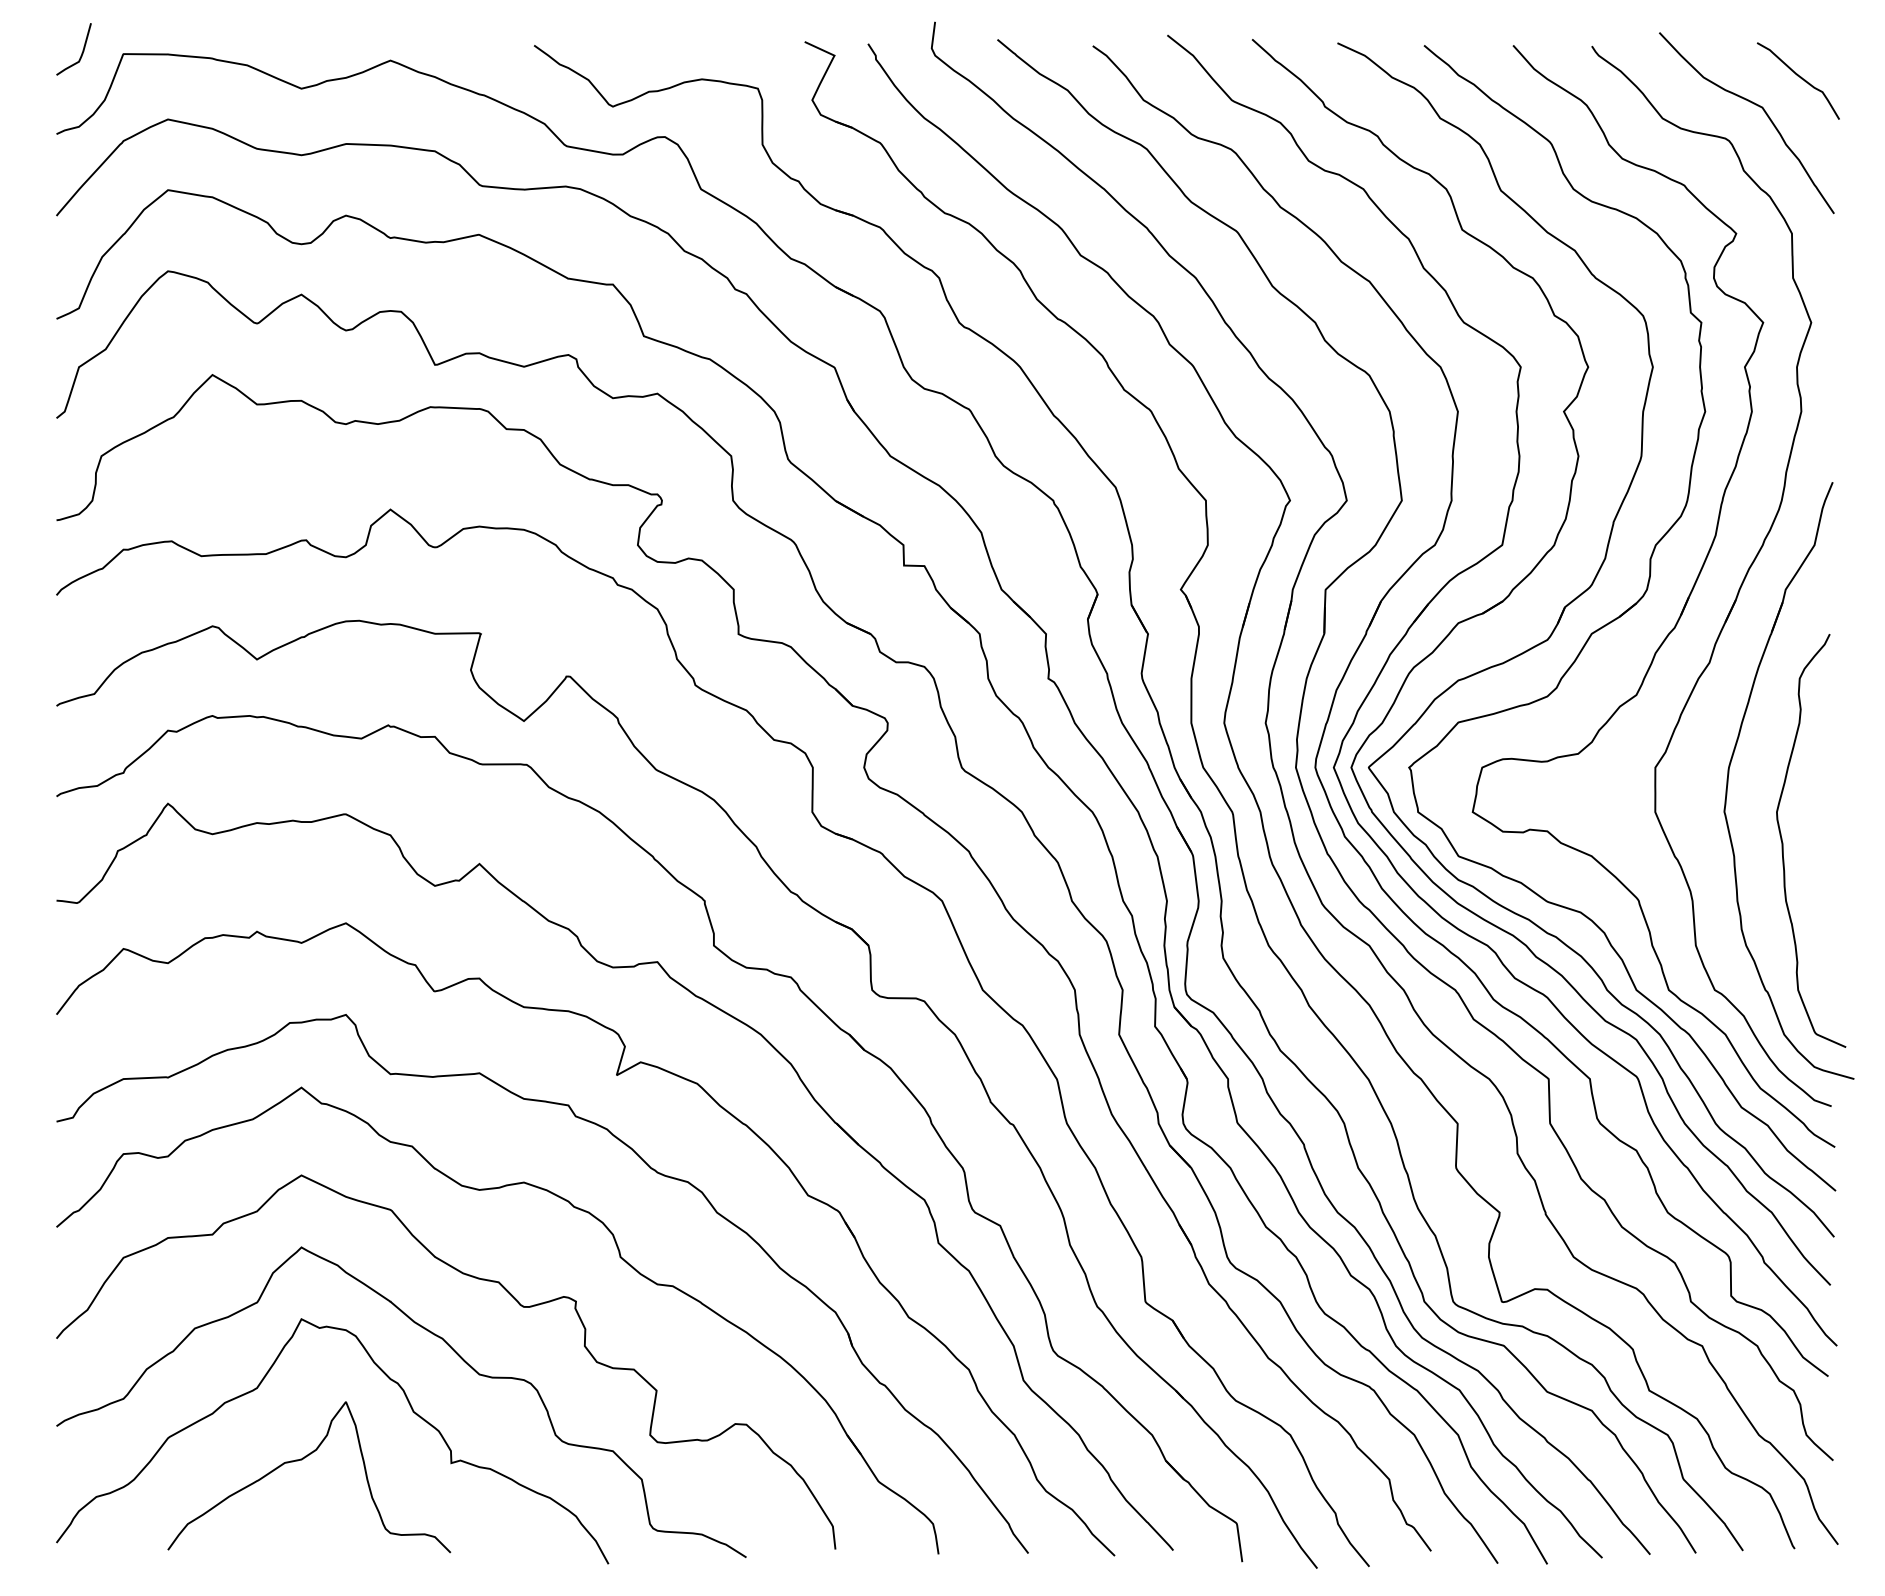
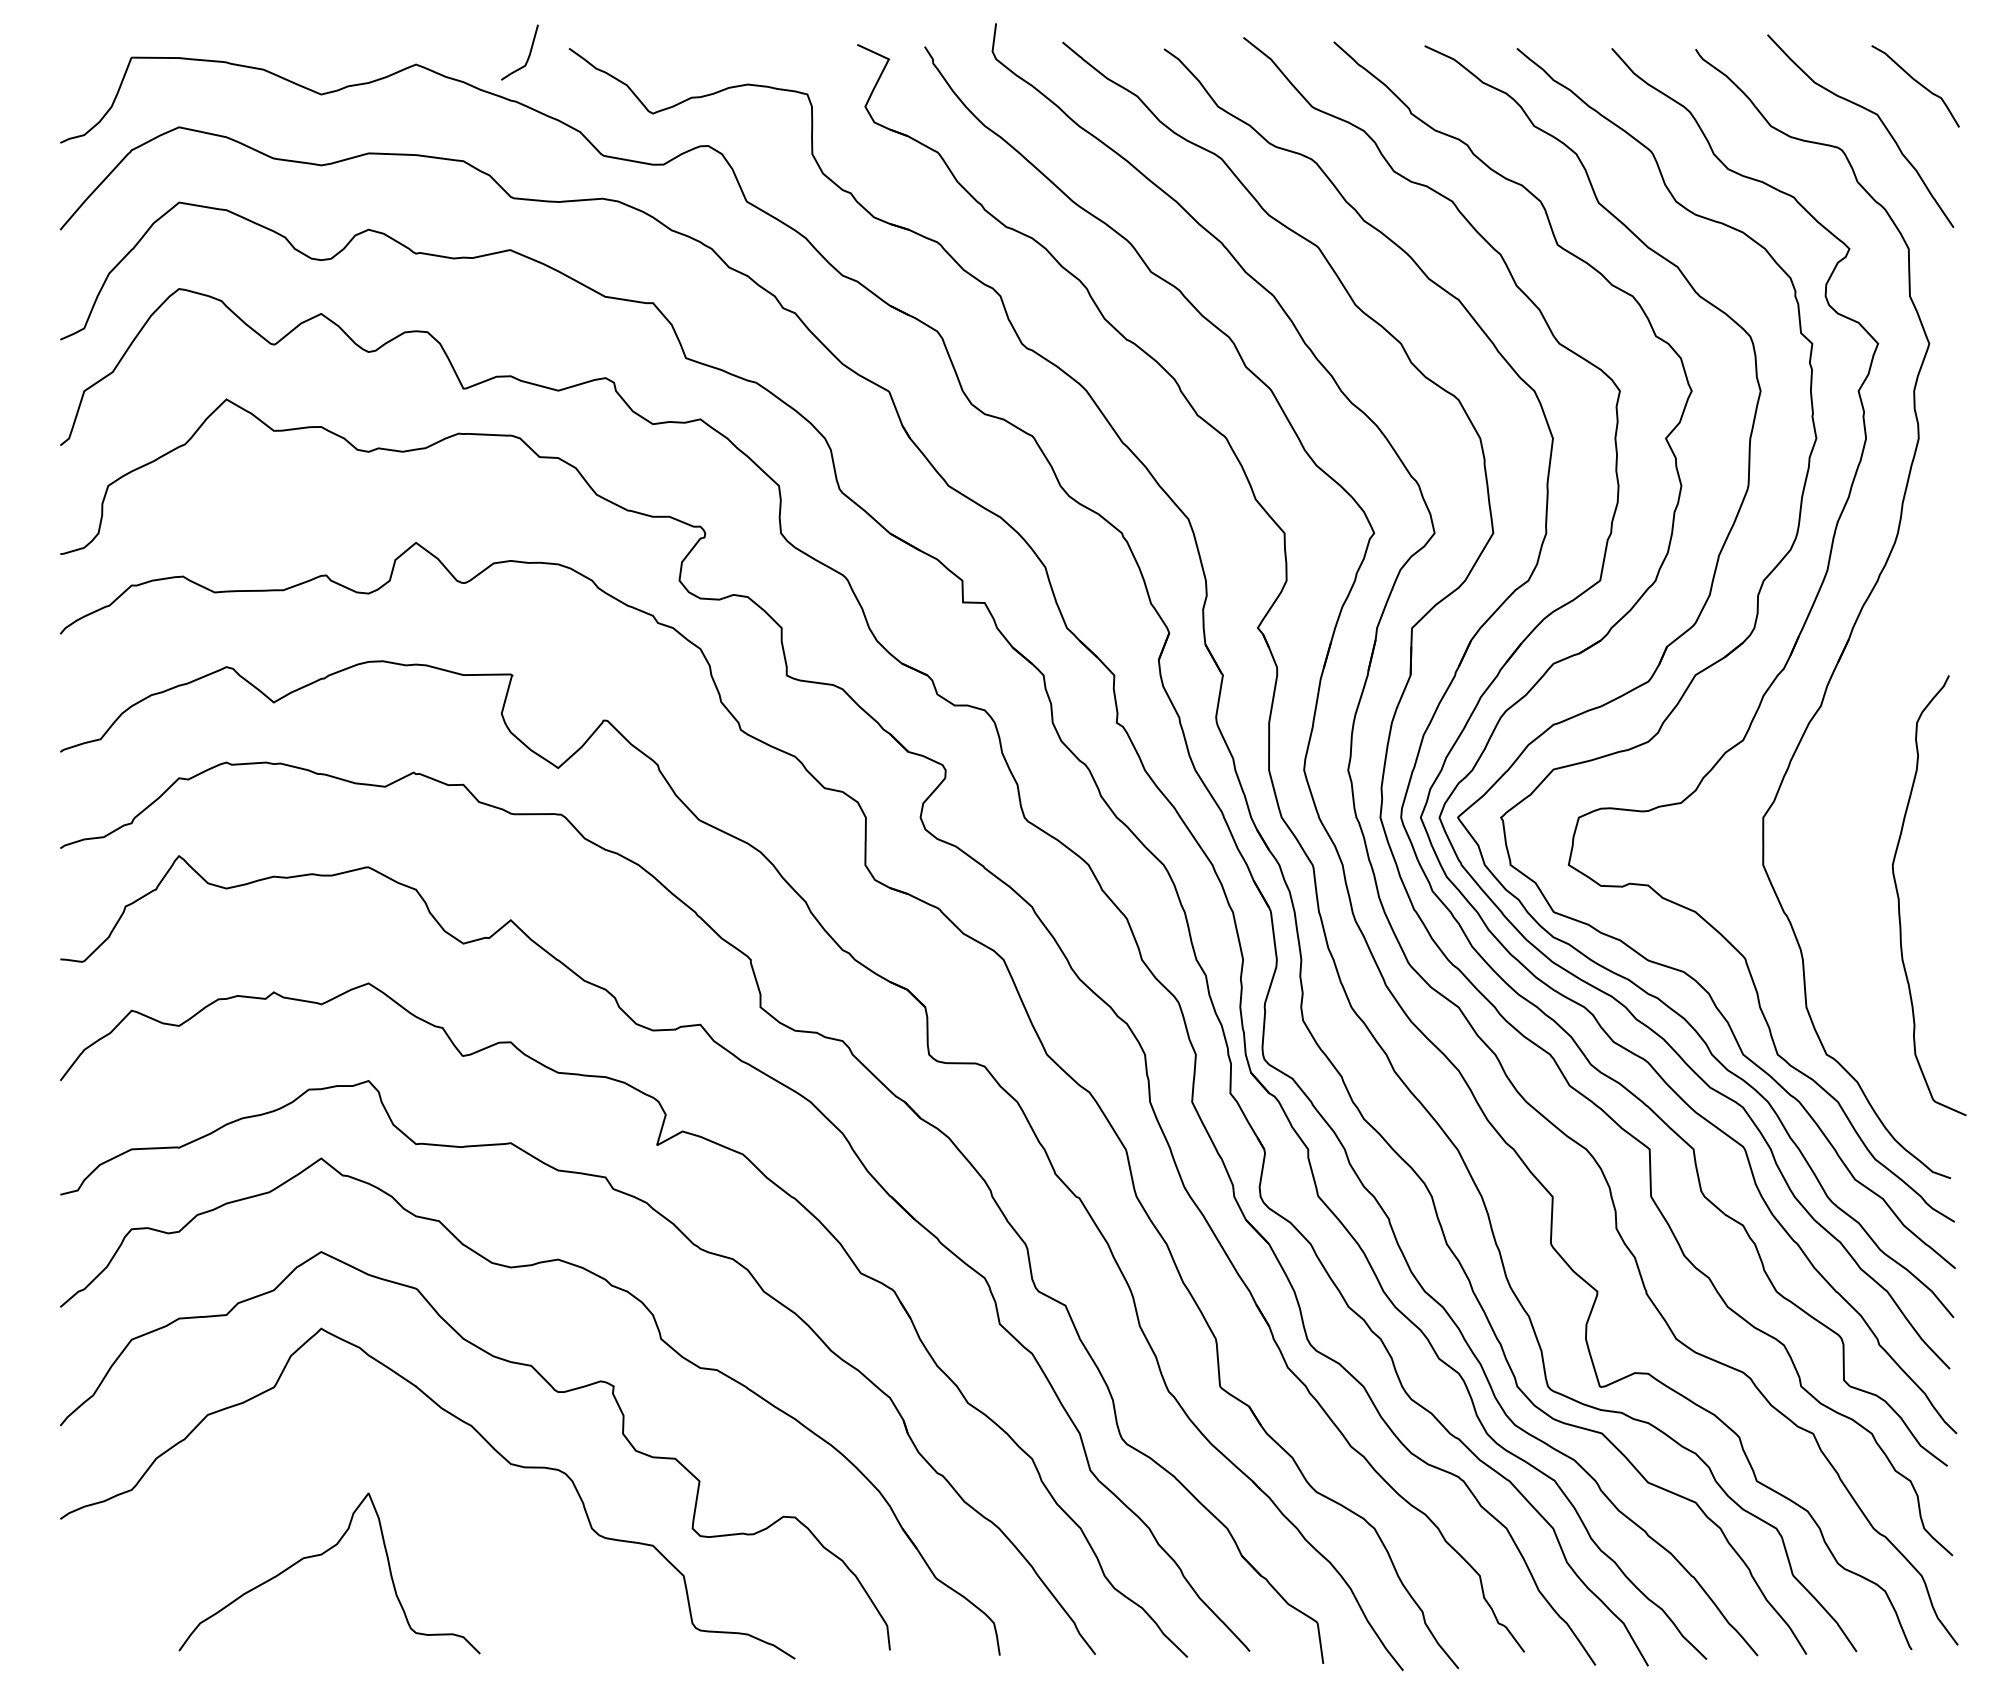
curve: (81, 52) -> (527, 55), moved
part: (1729, 774) -> (1842, 824), removed
curve: (390, 1380) -> (416, 1470), removed

